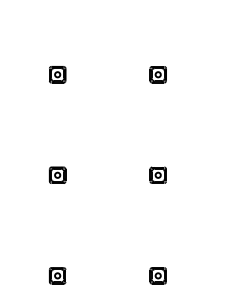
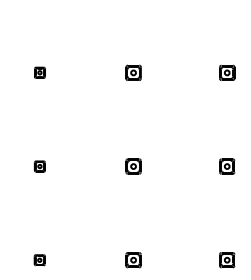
part: (57, 74) -> (39, 72), size x0.7
part: (57, 175) -> (39, 166), size x0.7
part: (57, 276) -> (39, 260), size x0.7

